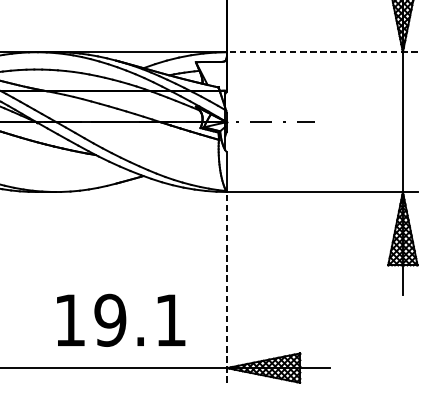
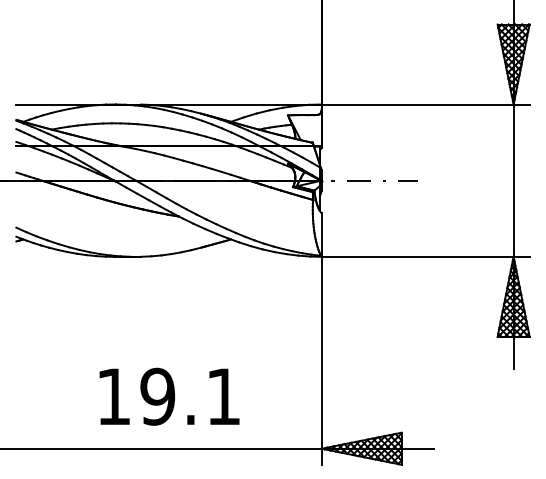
line: (322, 52) -> (425, 104), dashed -> solid
line: (226, 287) -> (321, 360), dashed -> solid
text: (121, 320) -> (169, 396), moved

